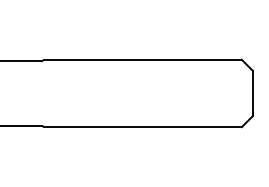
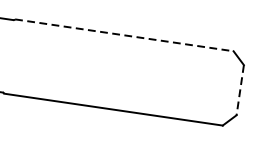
line: (142, 59) -> (124, 34), solid -> dashed
line: (252, 93) -> (239, 90), solid -> dashed

